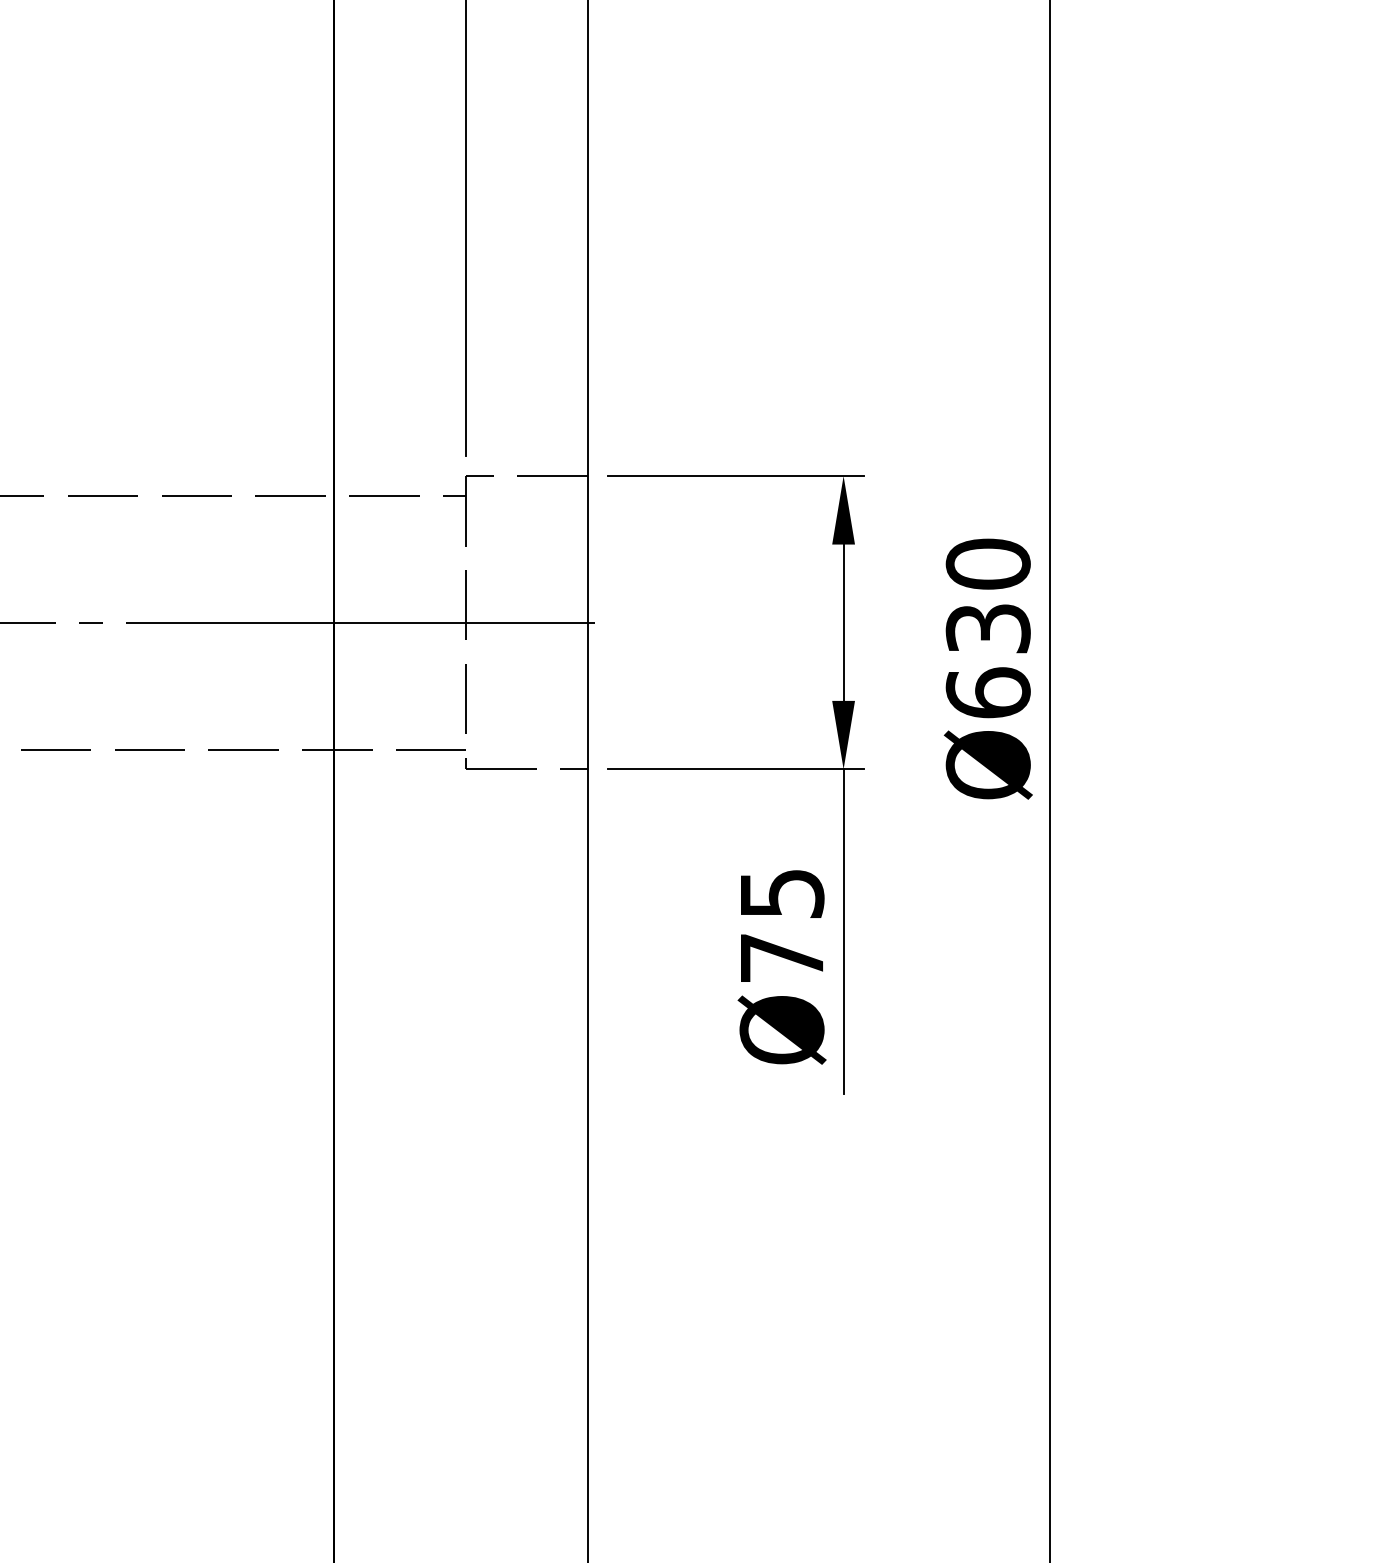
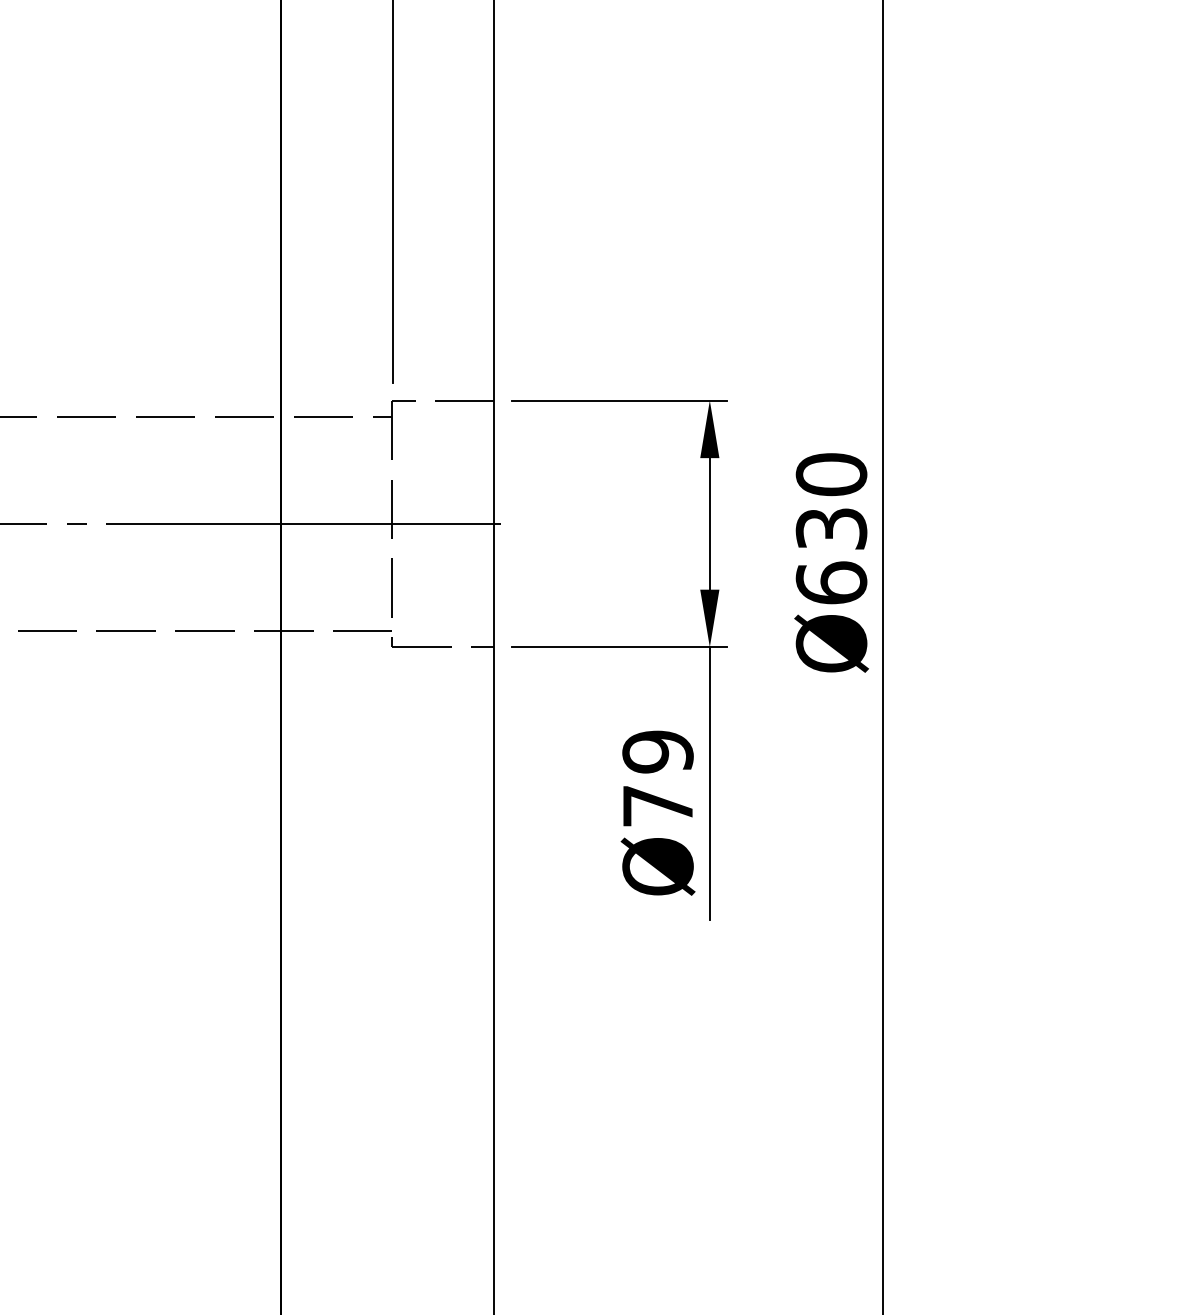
text: (781, 893) -> (657, 751), Ø75 -> Ø79

